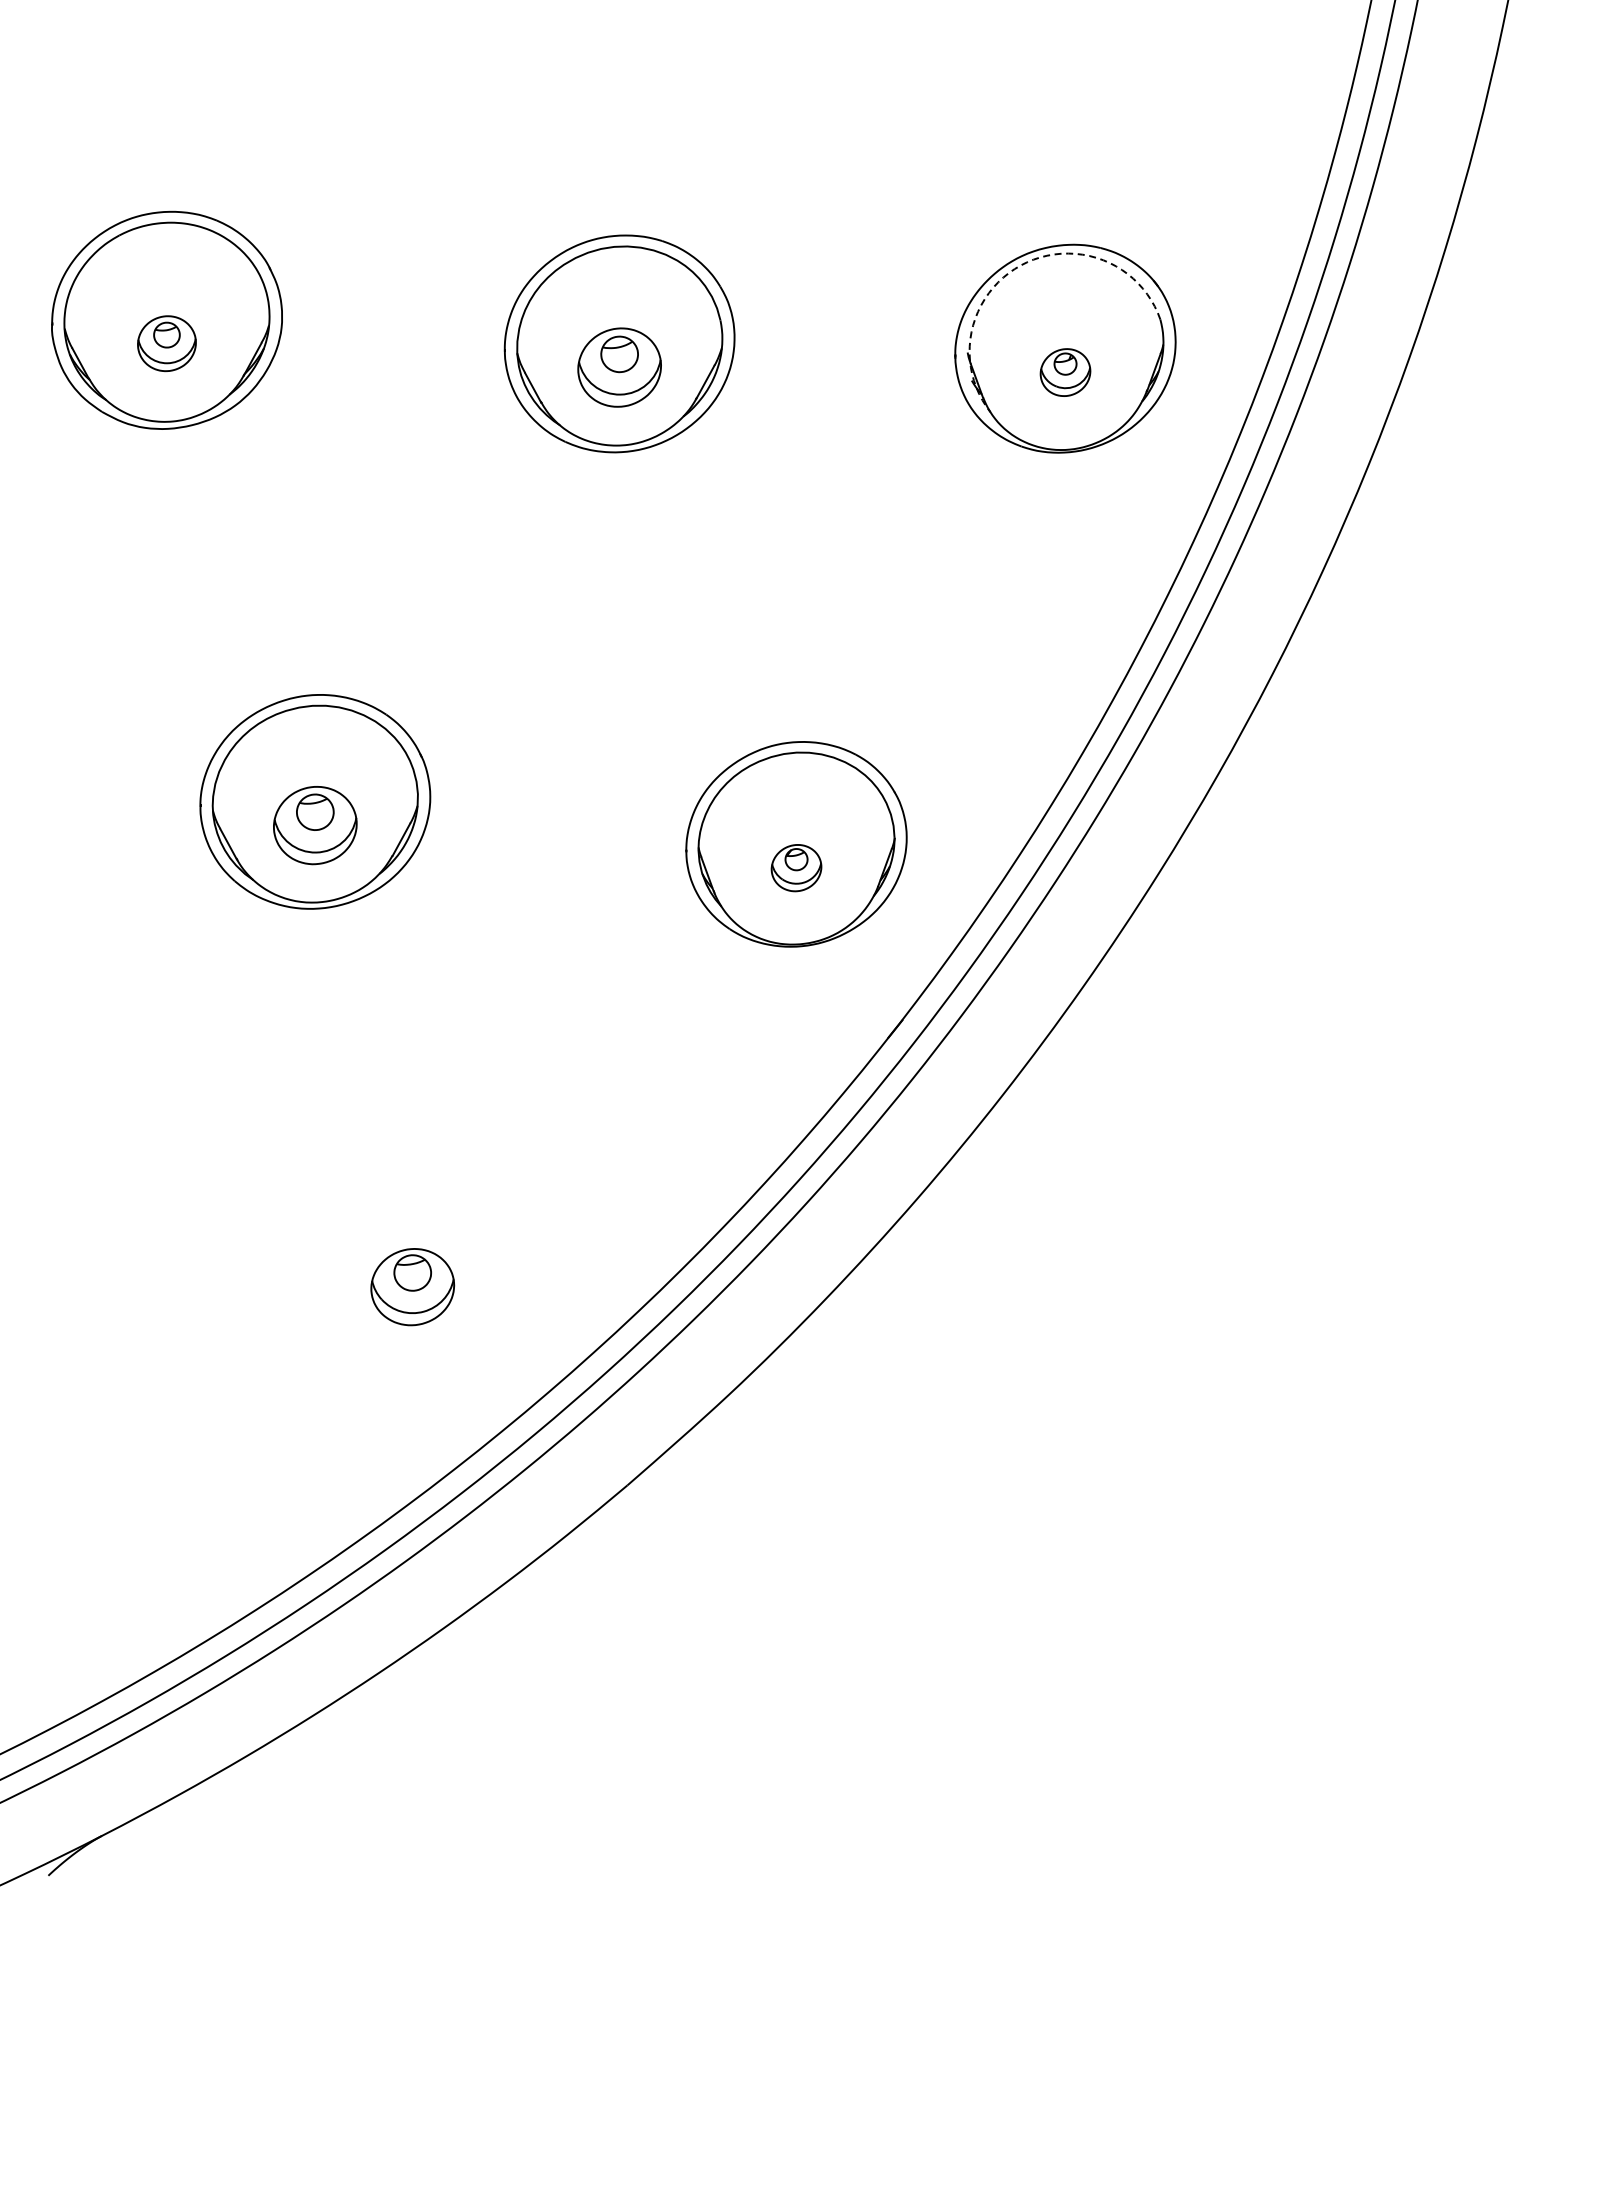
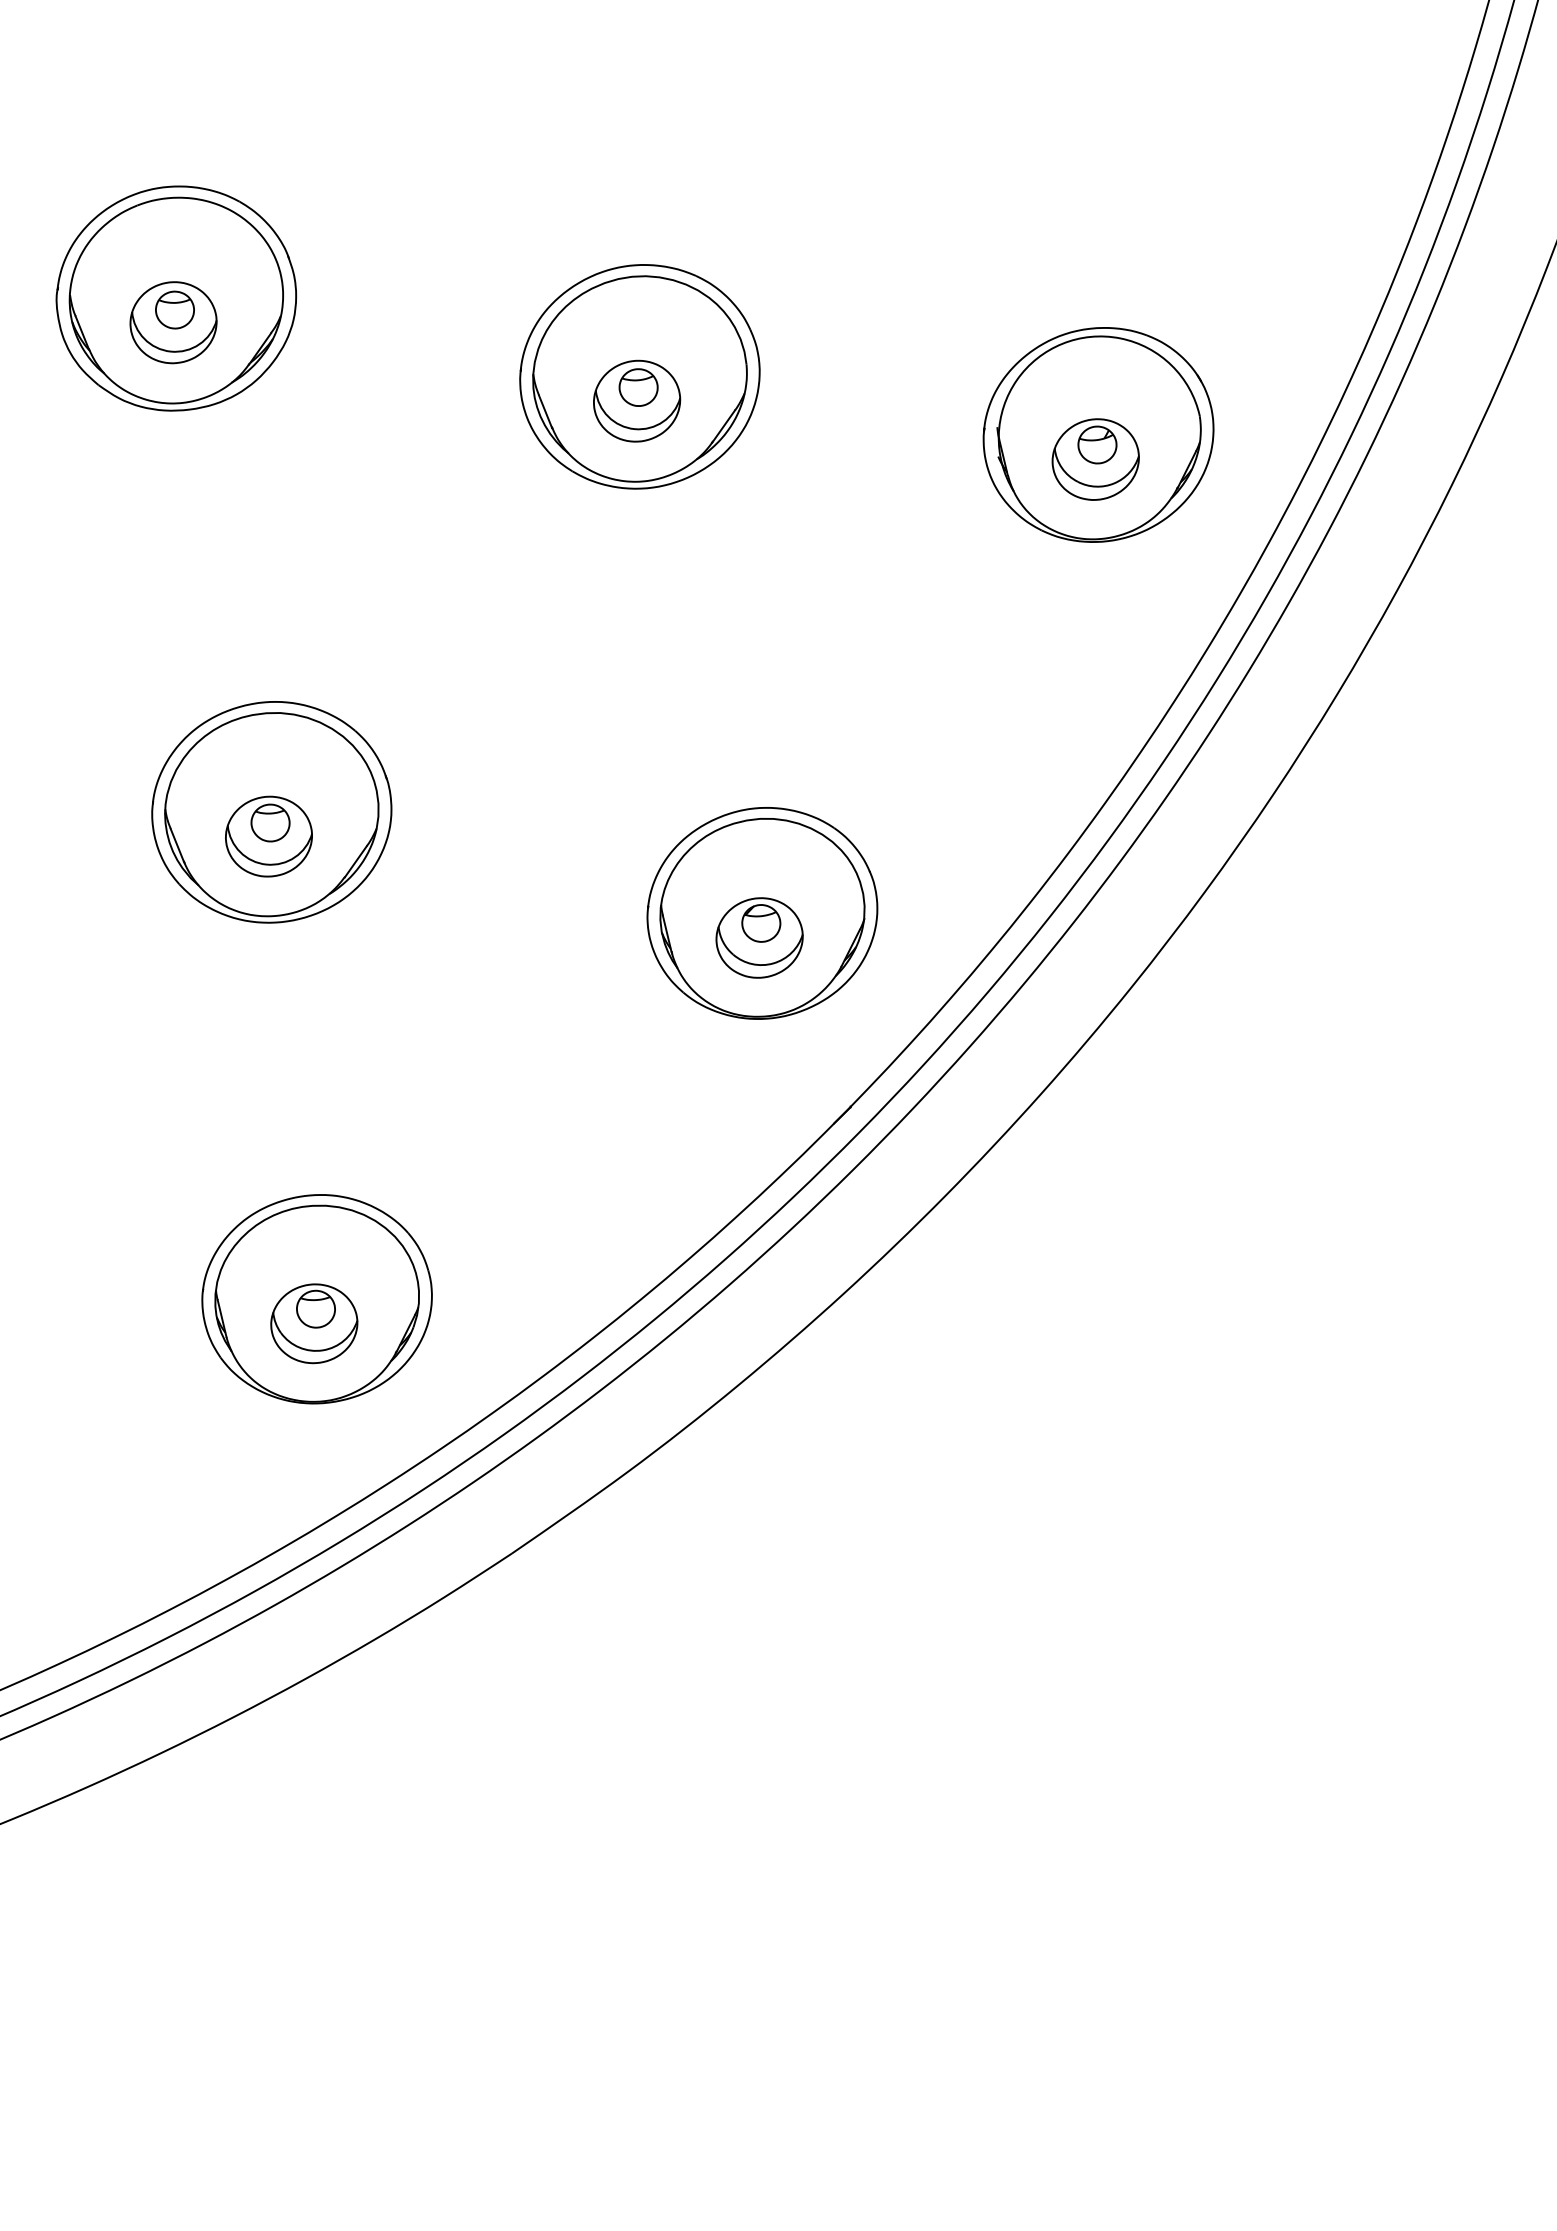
arc: (1020, 265) -> (1062, 343), dashed -> solid
part: (166, 343) -> (173, 322), size x1.43
part: (1065, 372) -> (1095, 459), size x1.67
part: (796, 867) -> (759, 937), size x1.67
part: (412, 1263) -> (316, 1299), added

